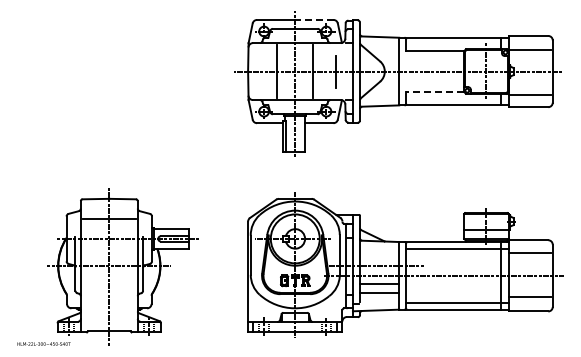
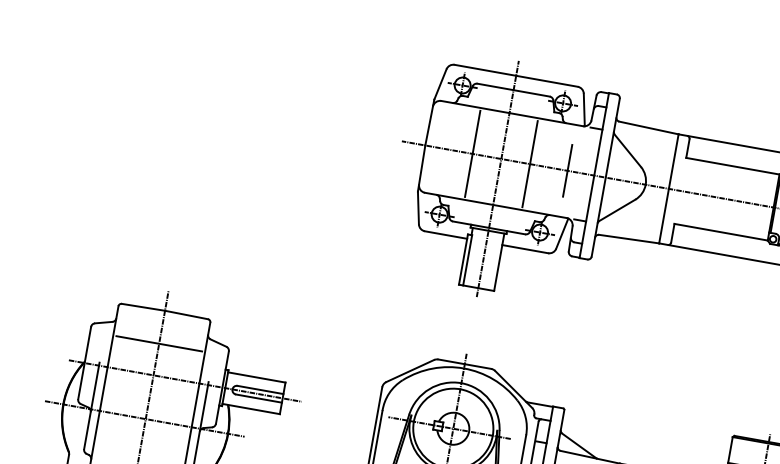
line: (313, 19) -> (545, 80), dashed -> solid
line: (435, 92) -> (721, 233), dashed -> solid

